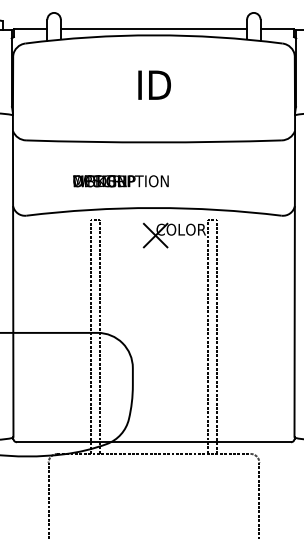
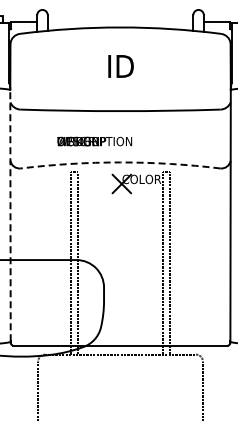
line: (153, 28) -> (120, 22), removed
arc: (153, 208) -> (120, 162), solid -> dashed
line: (13, 275) -> (10, 215), solid -> dashed

